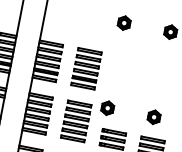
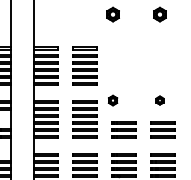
part: (107, 107) -> (112, 100), size x0.7
part: (153, 117) -> (159, 100), size x0.6

